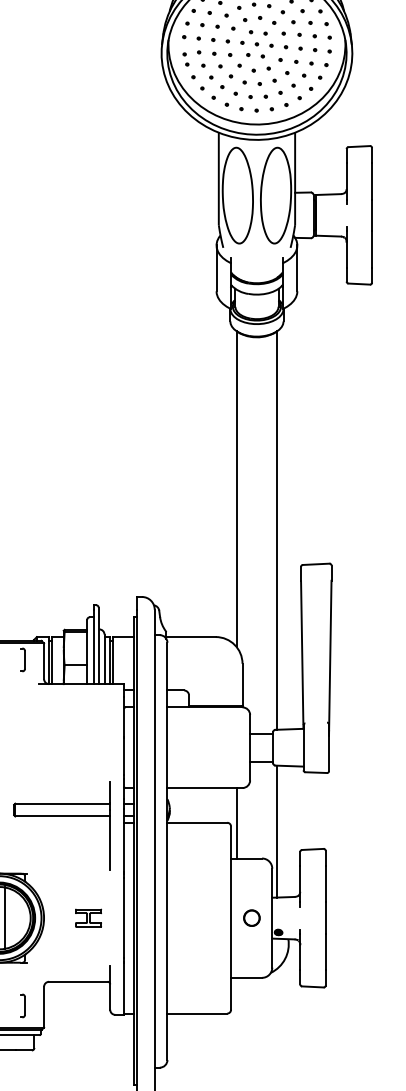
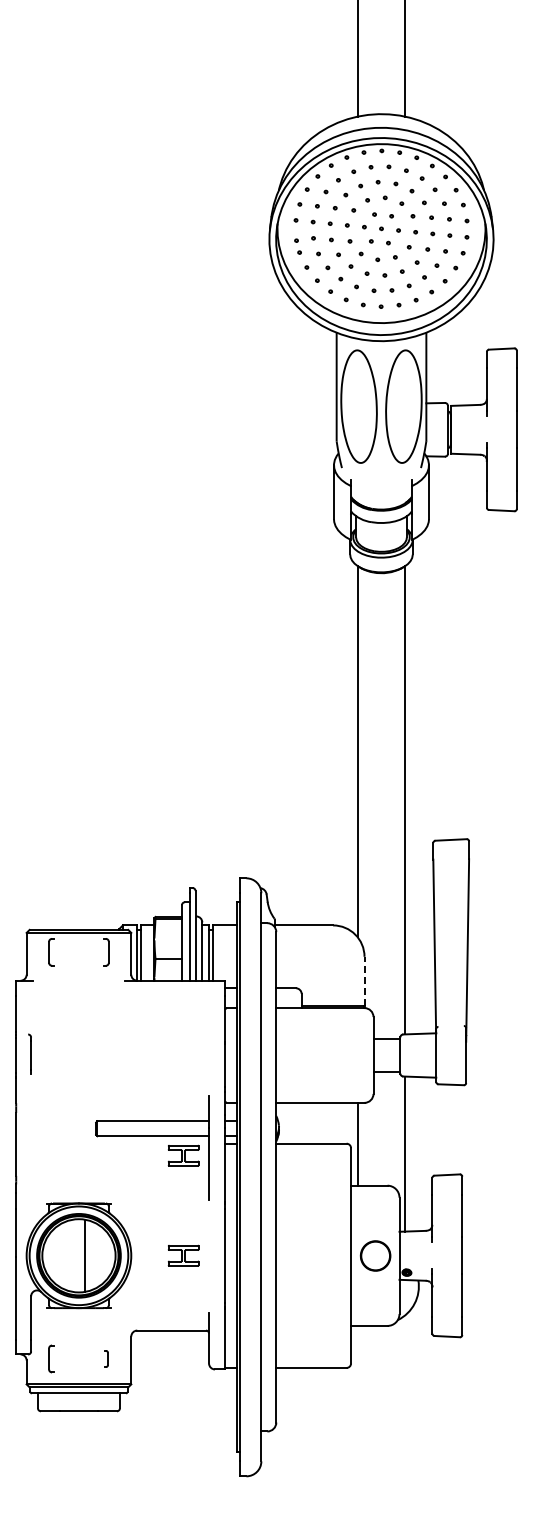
line: (242, 684) -> (364, 981), solid -> dashed
part: (88, 832) -> (183, 1155), added
part: (251, 917) -> (375, 1255), size x1.6
part: (22, 1005) -> (106, 1358), size x0.6

